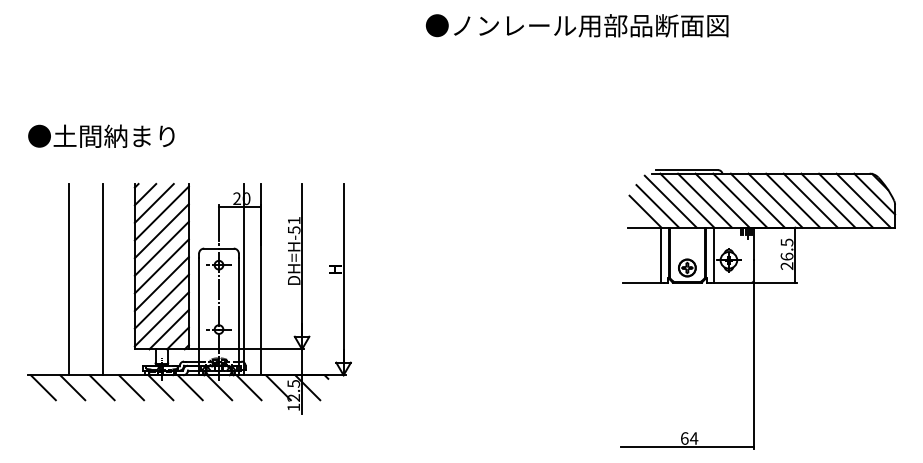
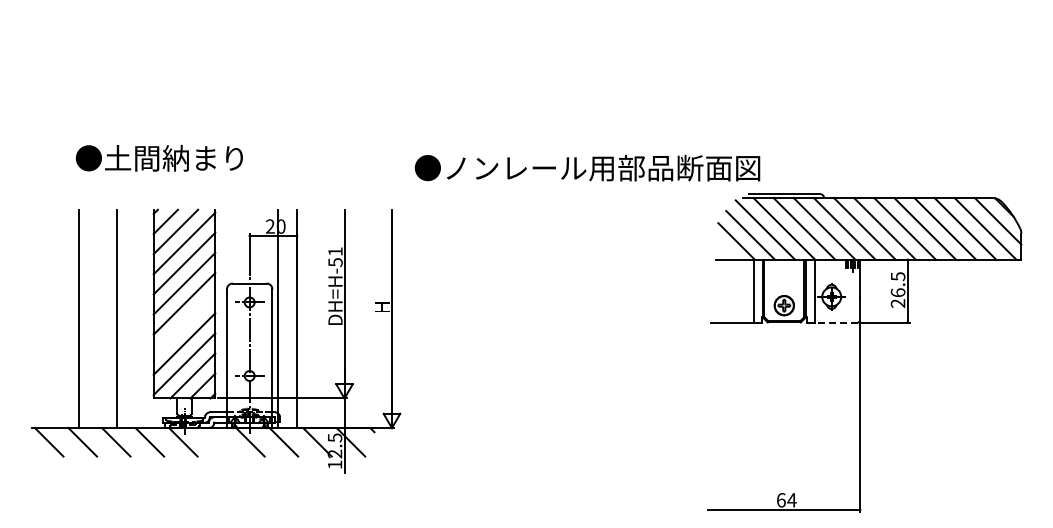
text: (577, 25) -> (587, 167), moved
text: (100, 136) -> (158, 158), moved
line: (732, 282) -> (835, 322), solid -> dashed
line: (161, 283) -> (184, 323), removed
line: (189, 387) -> (216, 442), removed

